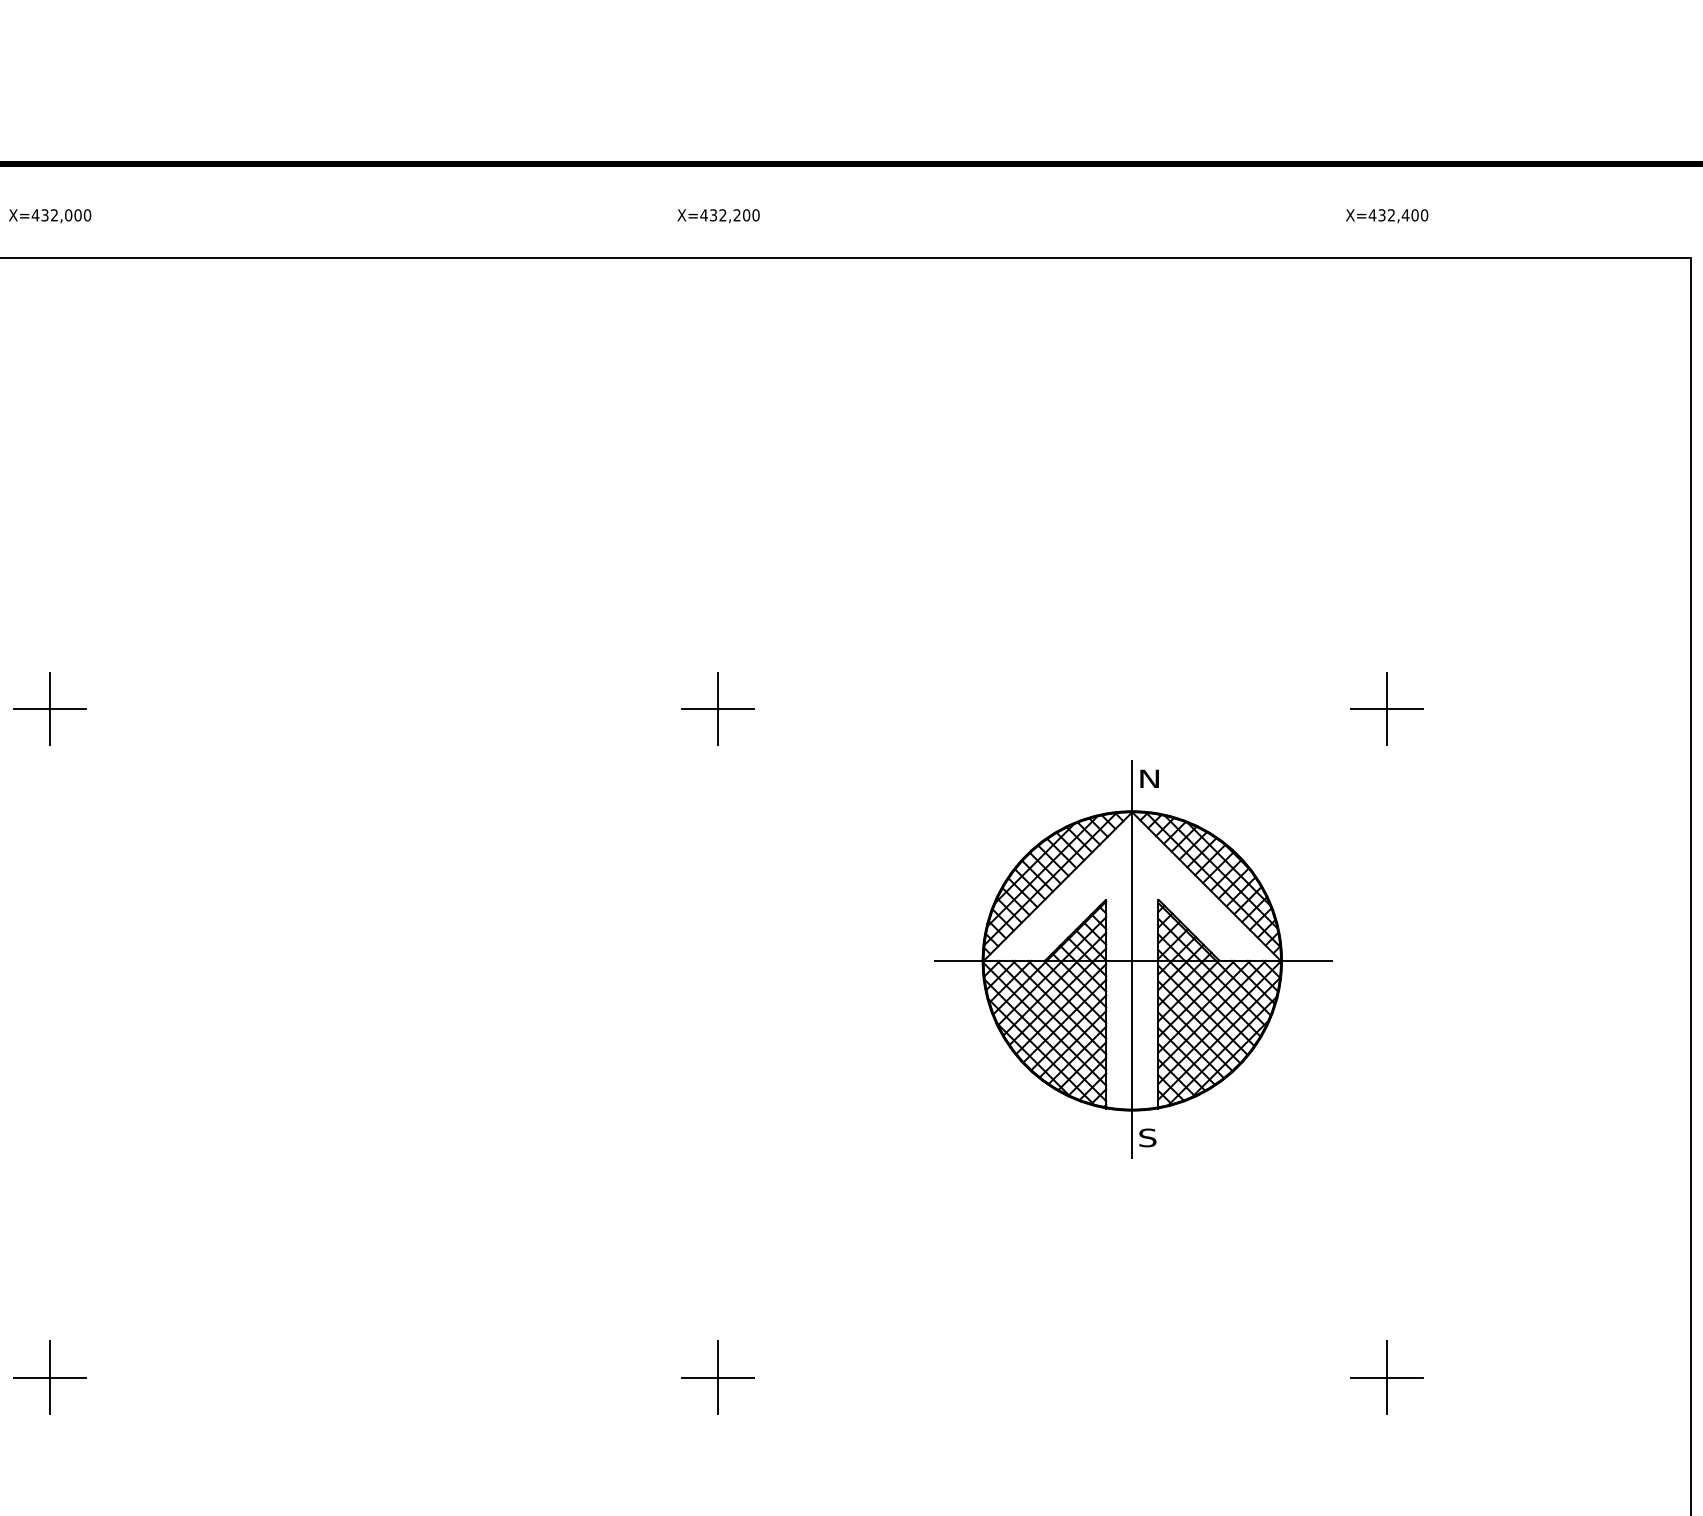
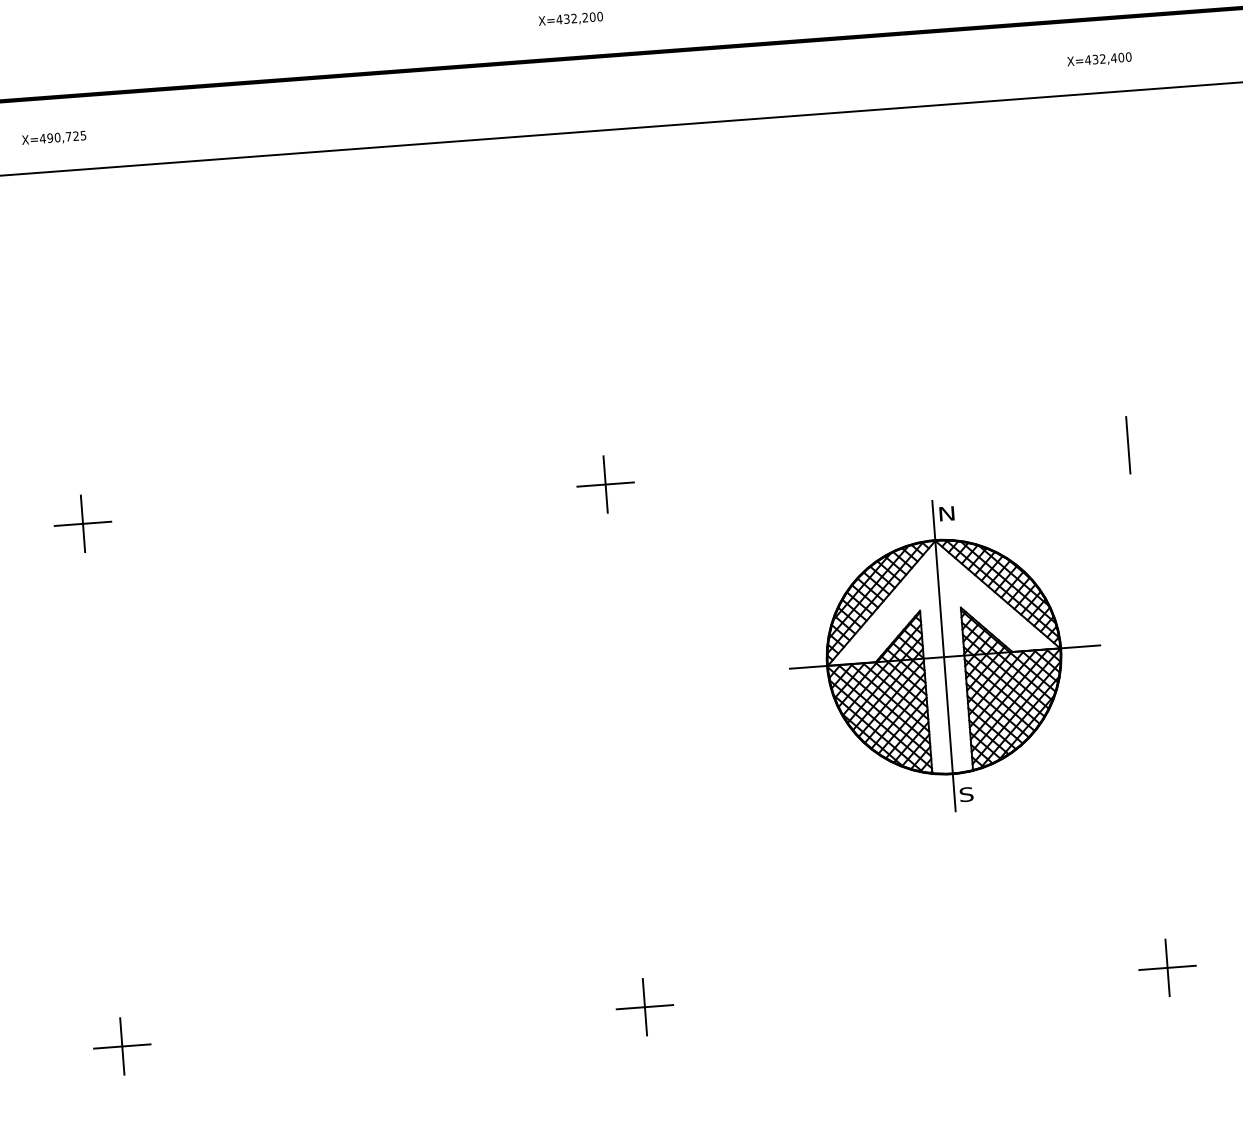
text: (66, 215) -> (67, 137), X=432,000 -> X=490,725
text: (718, 216) -> (570, 19), moved
line: (1386, 709) -> (1128, 445), removed

